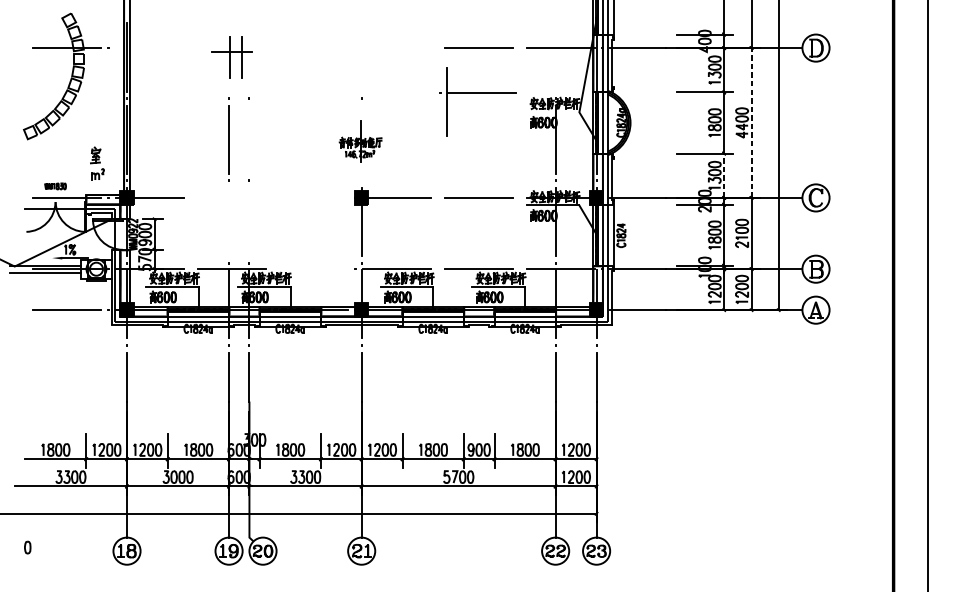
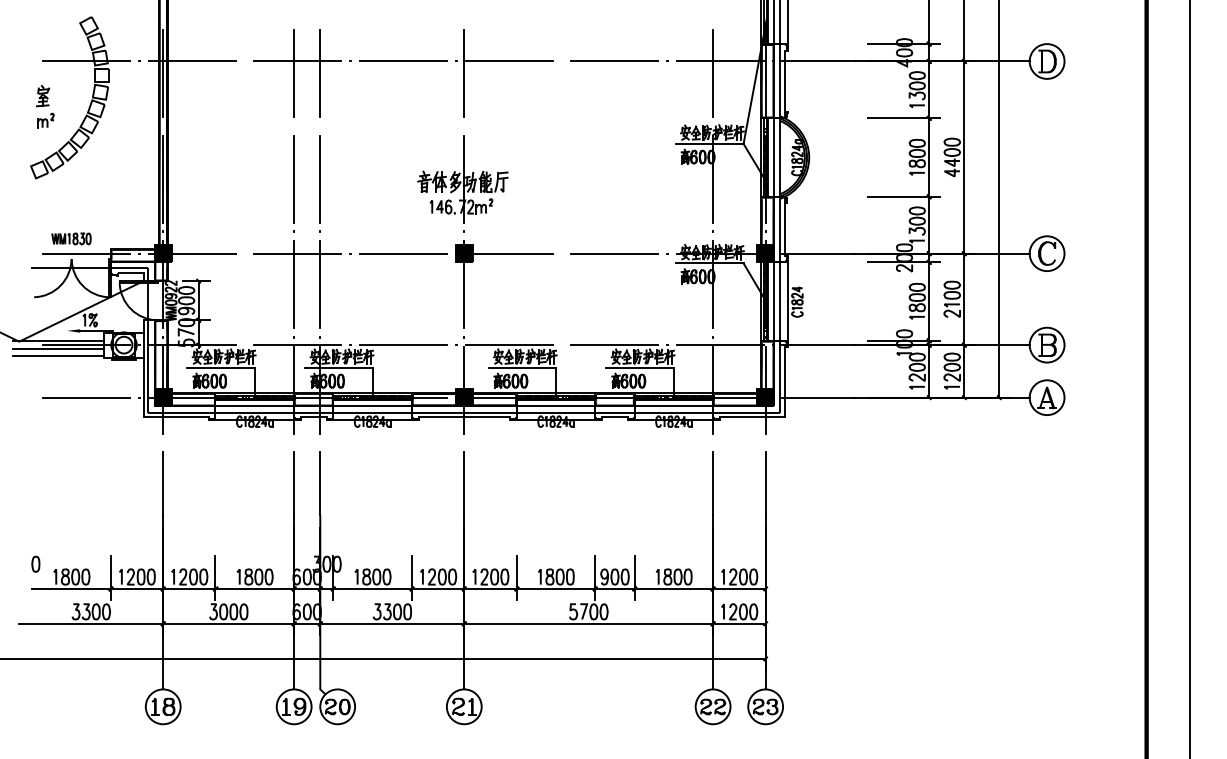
line: (149, 48) -> (192, 61), added
line: (314, 48) -> (403, 61), added
part: (231, 57) -> (297, 73), size x1.67
line: (555, 57) -> (713, 73), added
part: (478, 92) -> (504, 61), moved
line: (552, 112) -> (709, 143), added
line: (751, 122) -> (964, 157), dashed -> solid
line: (249, 139) -> (320, 178), added
part: (360, 143) -> (462, 183), size x1.67
part: (97, 163) -> (45, 106), moved
line: (724, 175) -> (929, 224), dashed -> solid
part: (55, 186) -> (71, 238), size x1.43
line: (314, 197) -> (403, 253), added
part: (231, 221) -> (297, 284), added
line: (314, 269) -> (403, 345), added
line: (45, 278) -> (58, 356), added
part: (27, 546) -> (35, 563), moved

